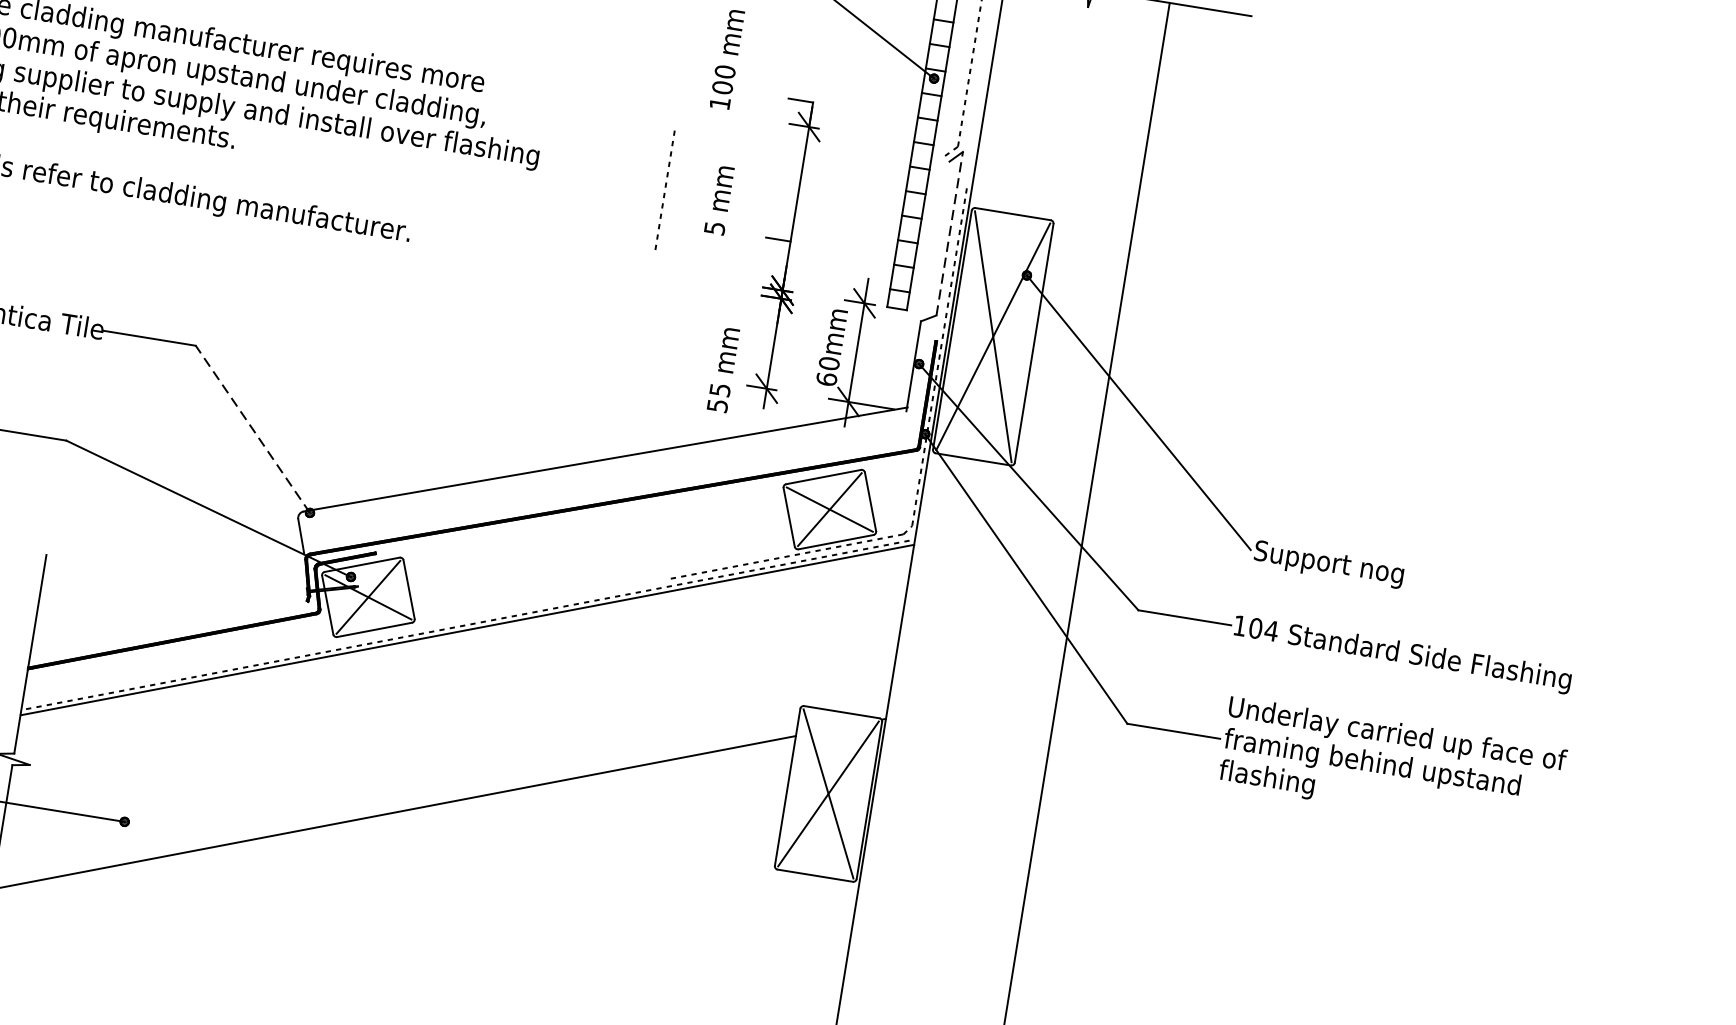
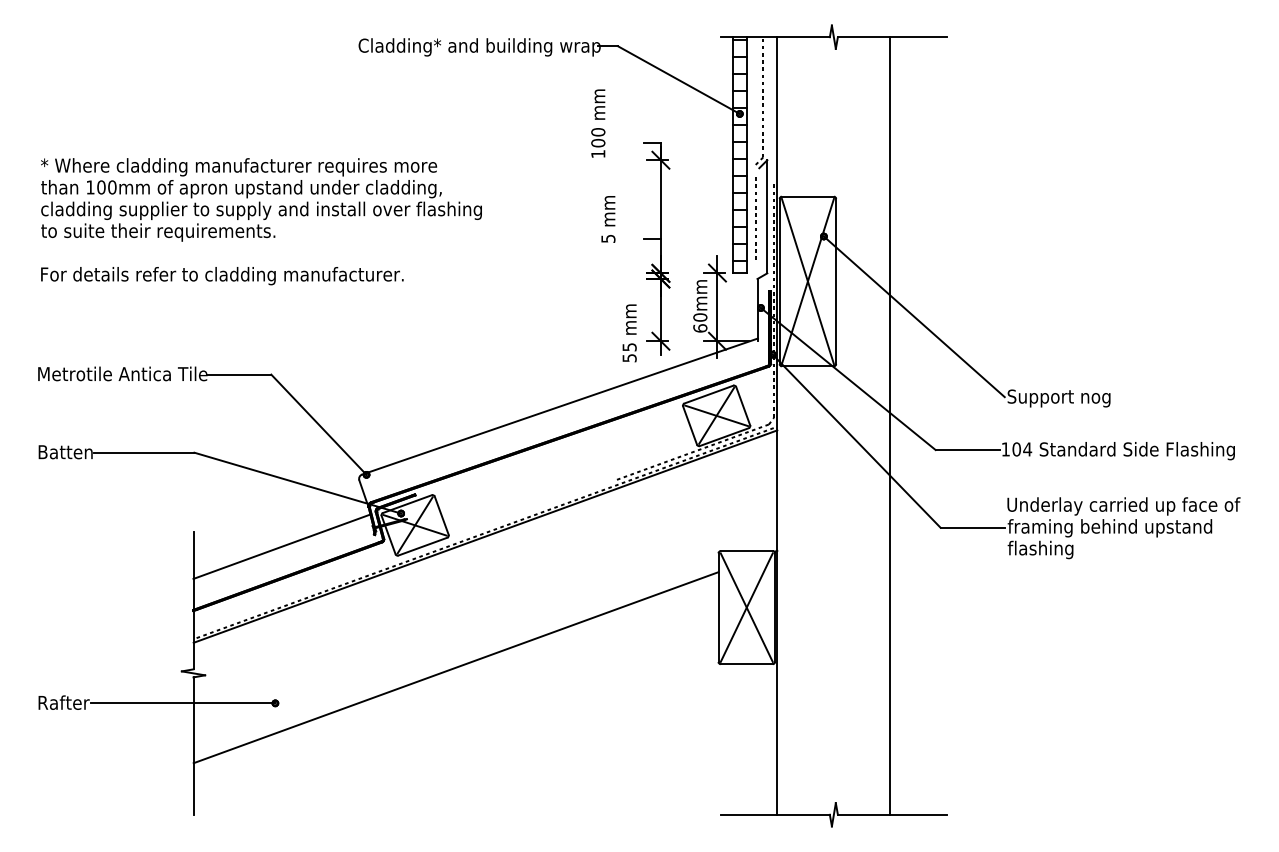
line: (665, 187) -> (755, 216), moved
line: (950, 233) -> (767, 216), dashed -> solid
line: (252, 428) -> (318, 424), dashed -> solid
line: (170, 596) -> (281, 546), added

